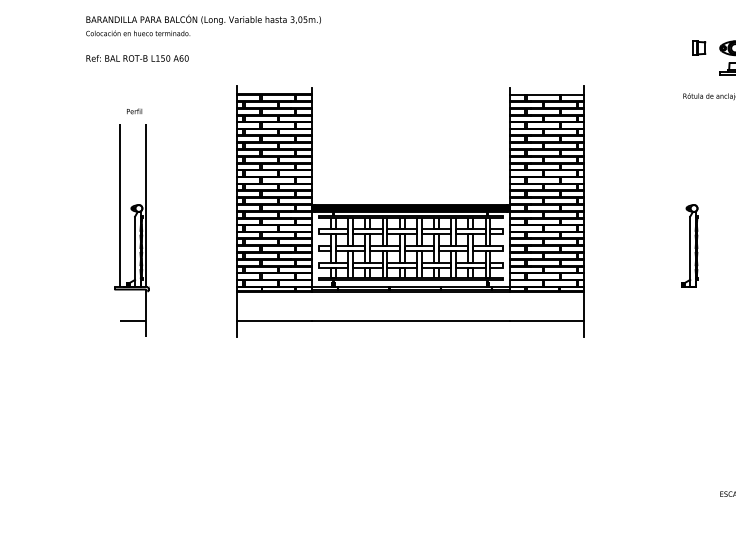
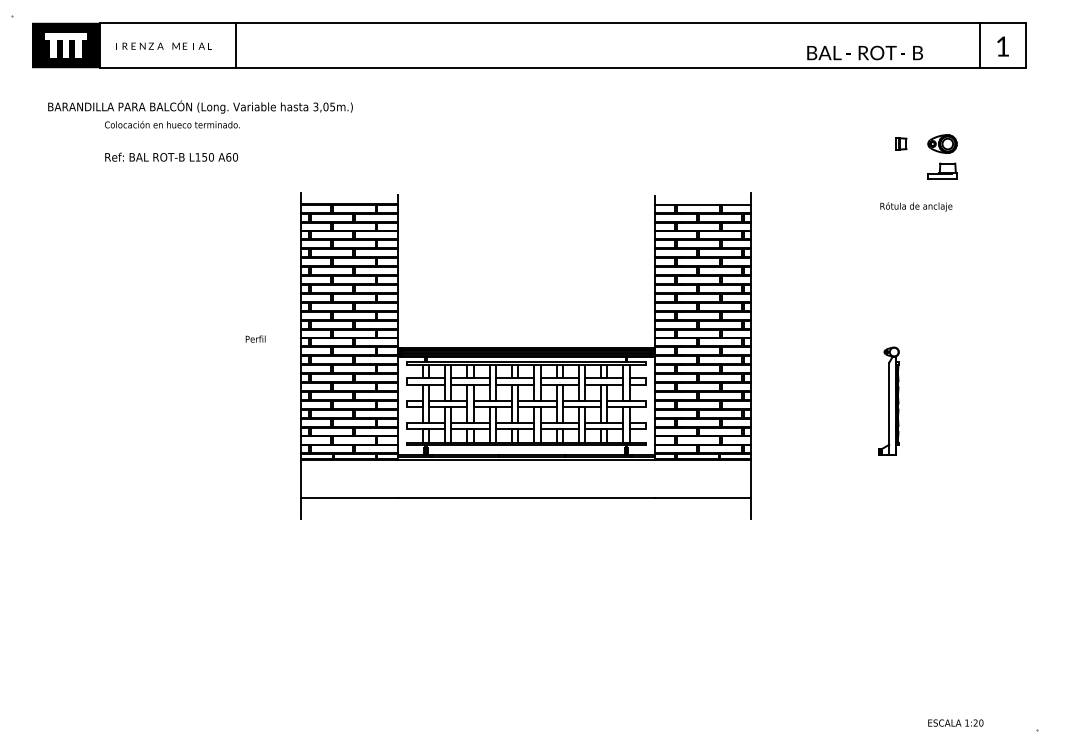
text: (203, 19) -> (200, 106), moved
part: (698, 47) -> (900, 143), size x0.7
text: (134, 110) -> (255, 338), moved
part: (132, 230) -> (164, 380), removed

